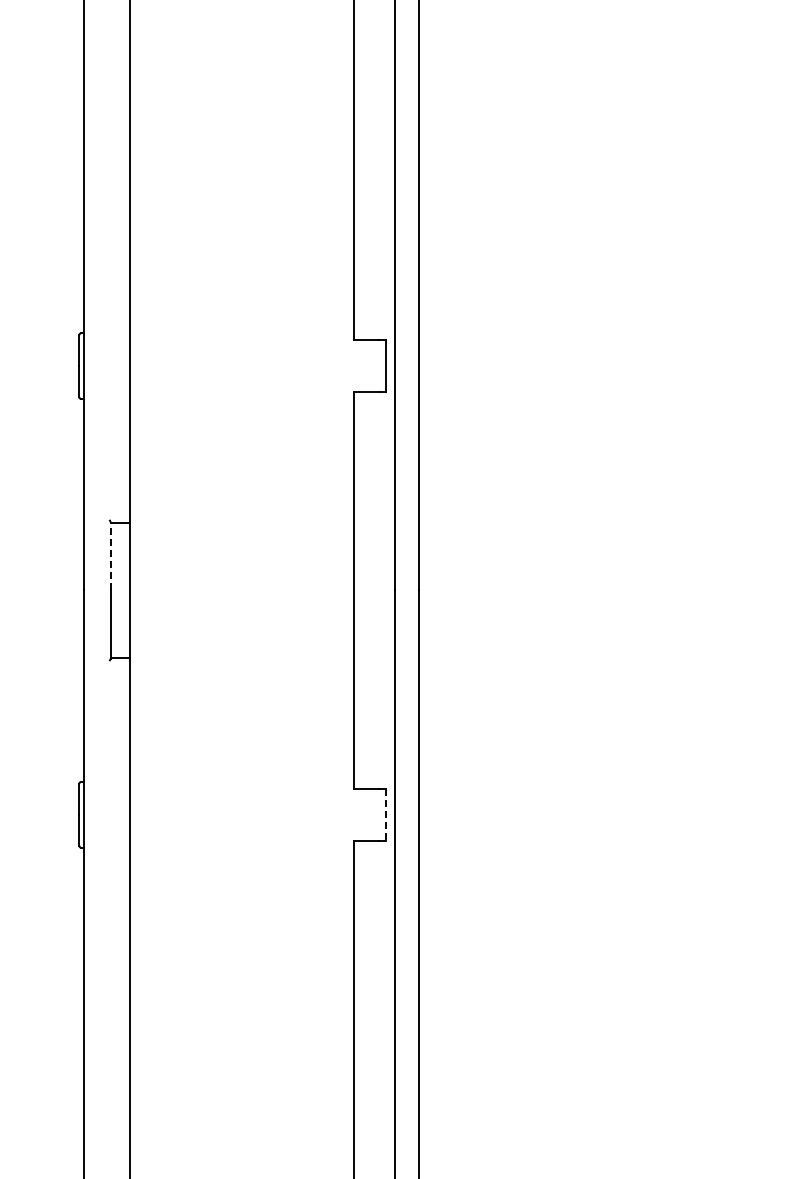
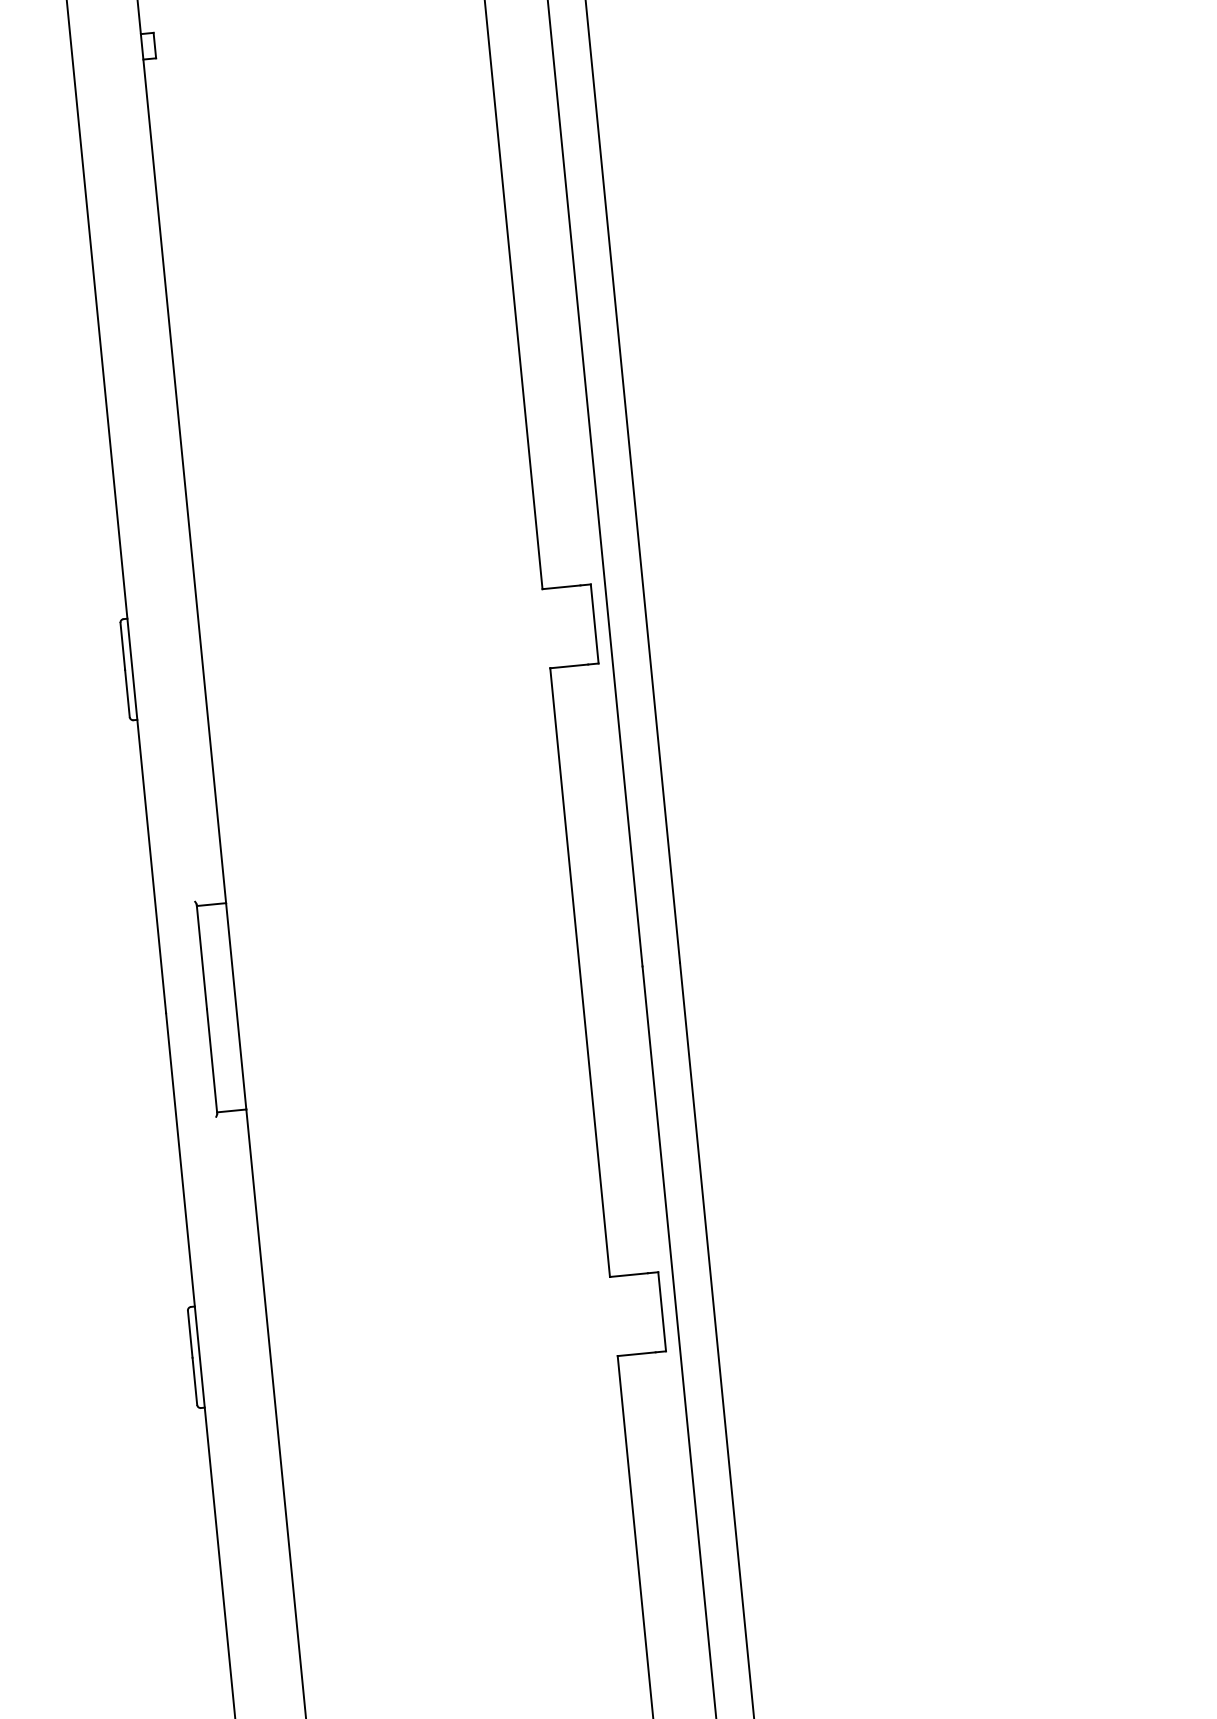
line: (110, 555) -> (201, 955), dashed -> solid
line: (385, 814) -> (661, 1311), dashed -> solid

